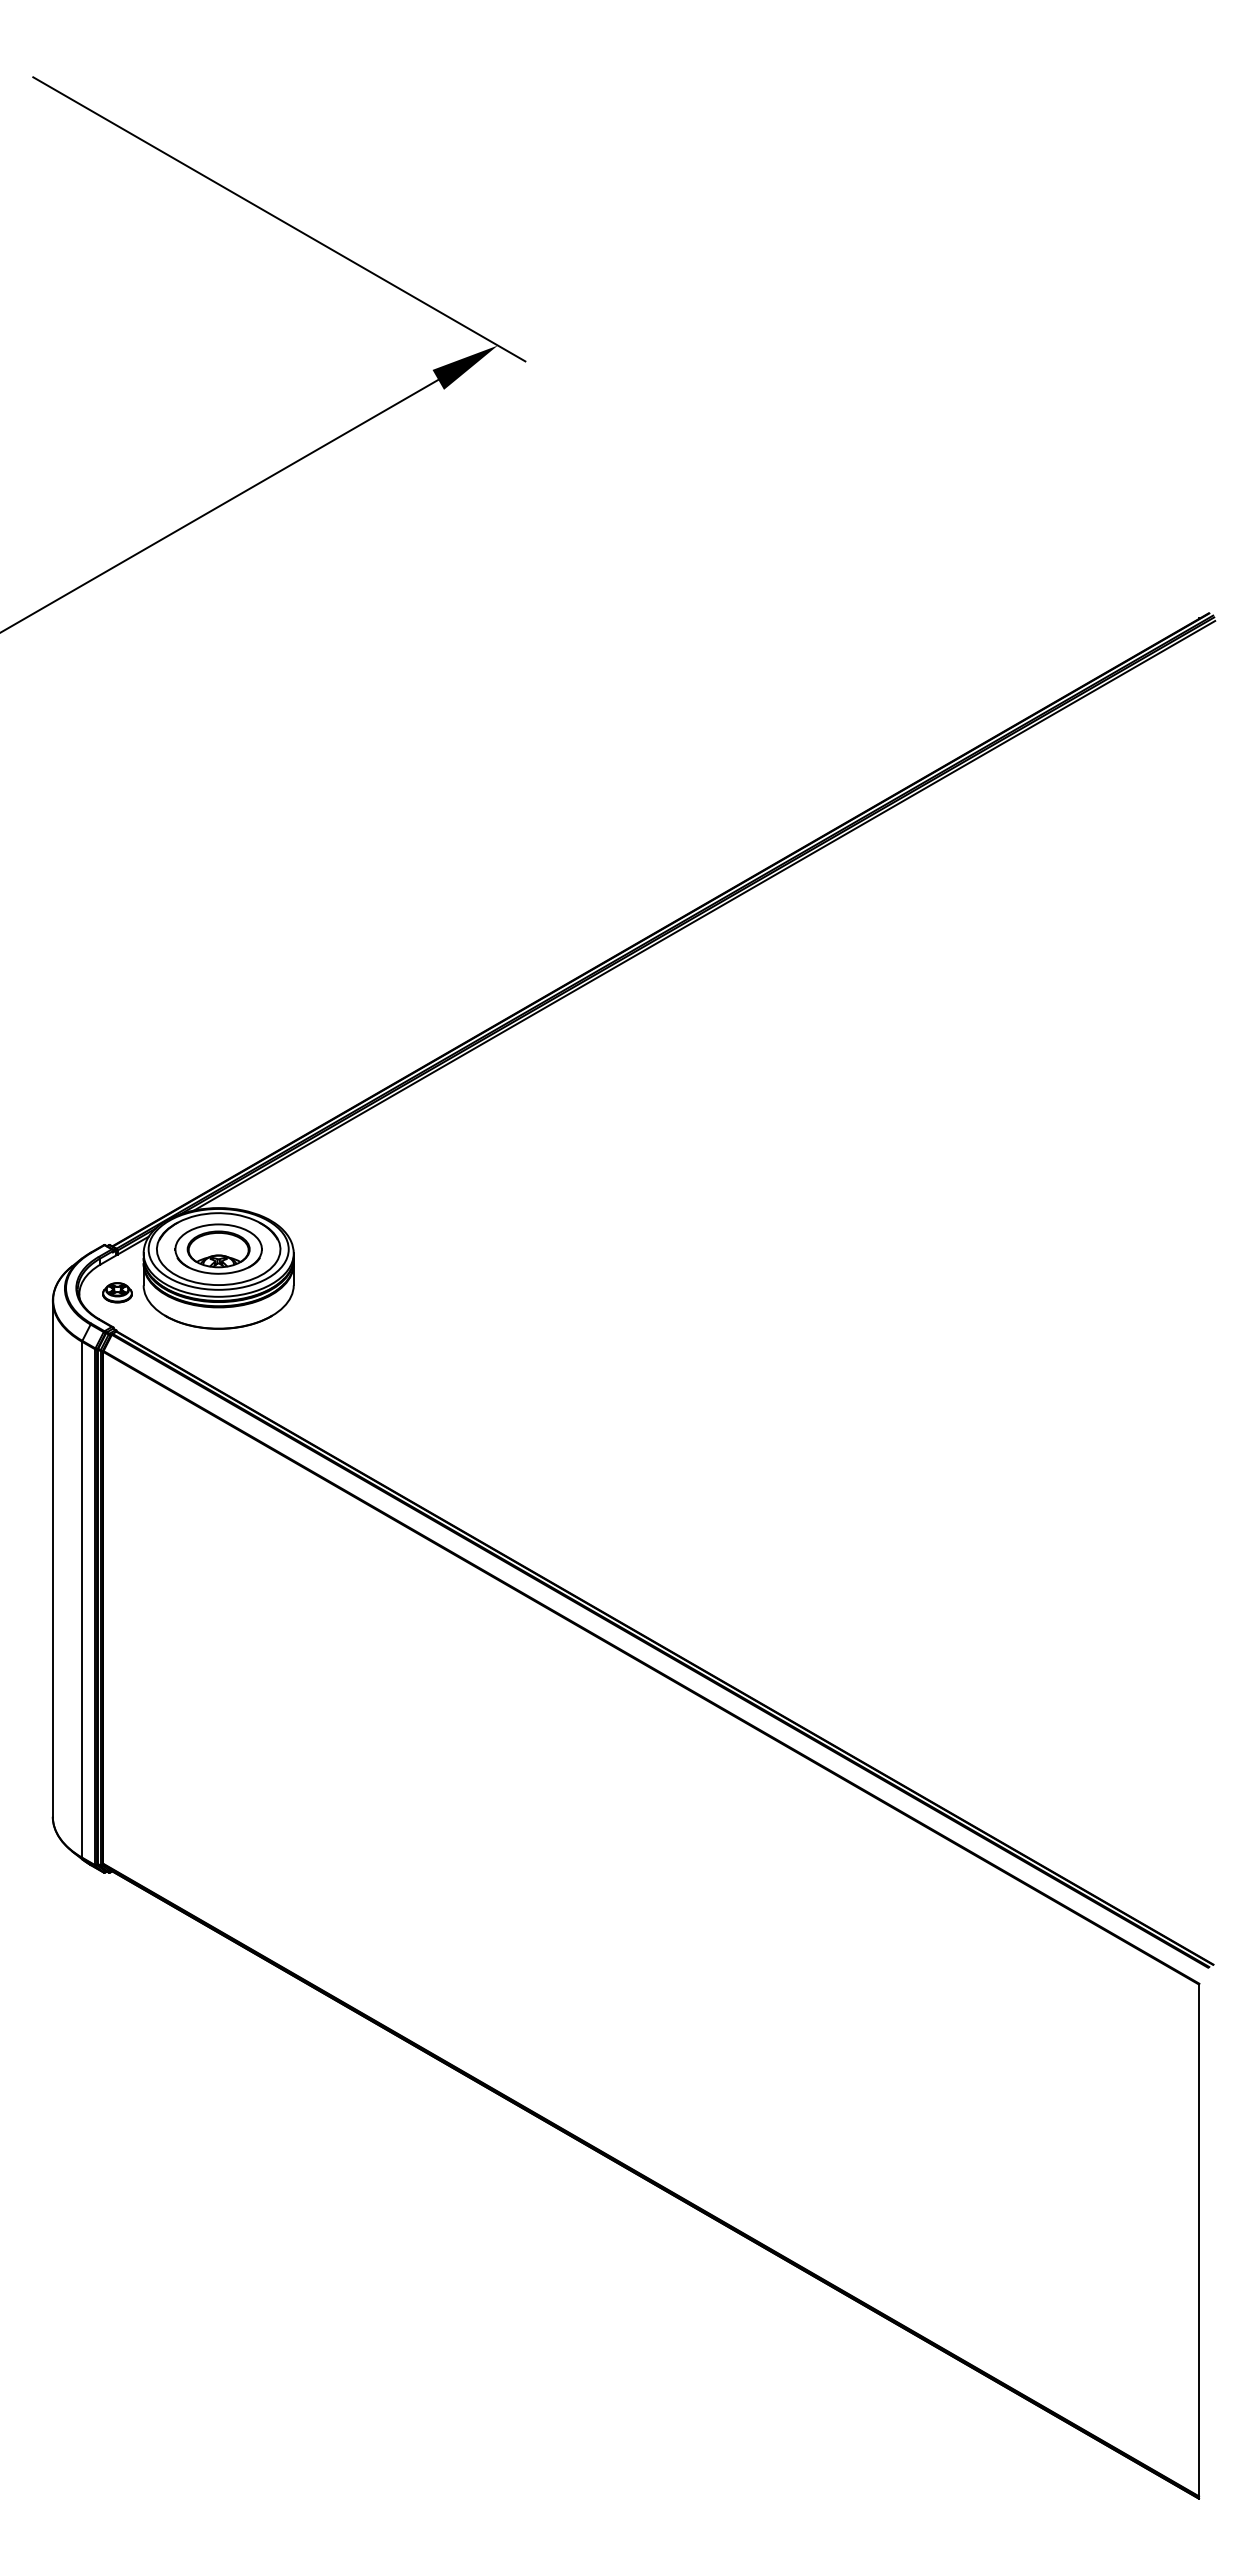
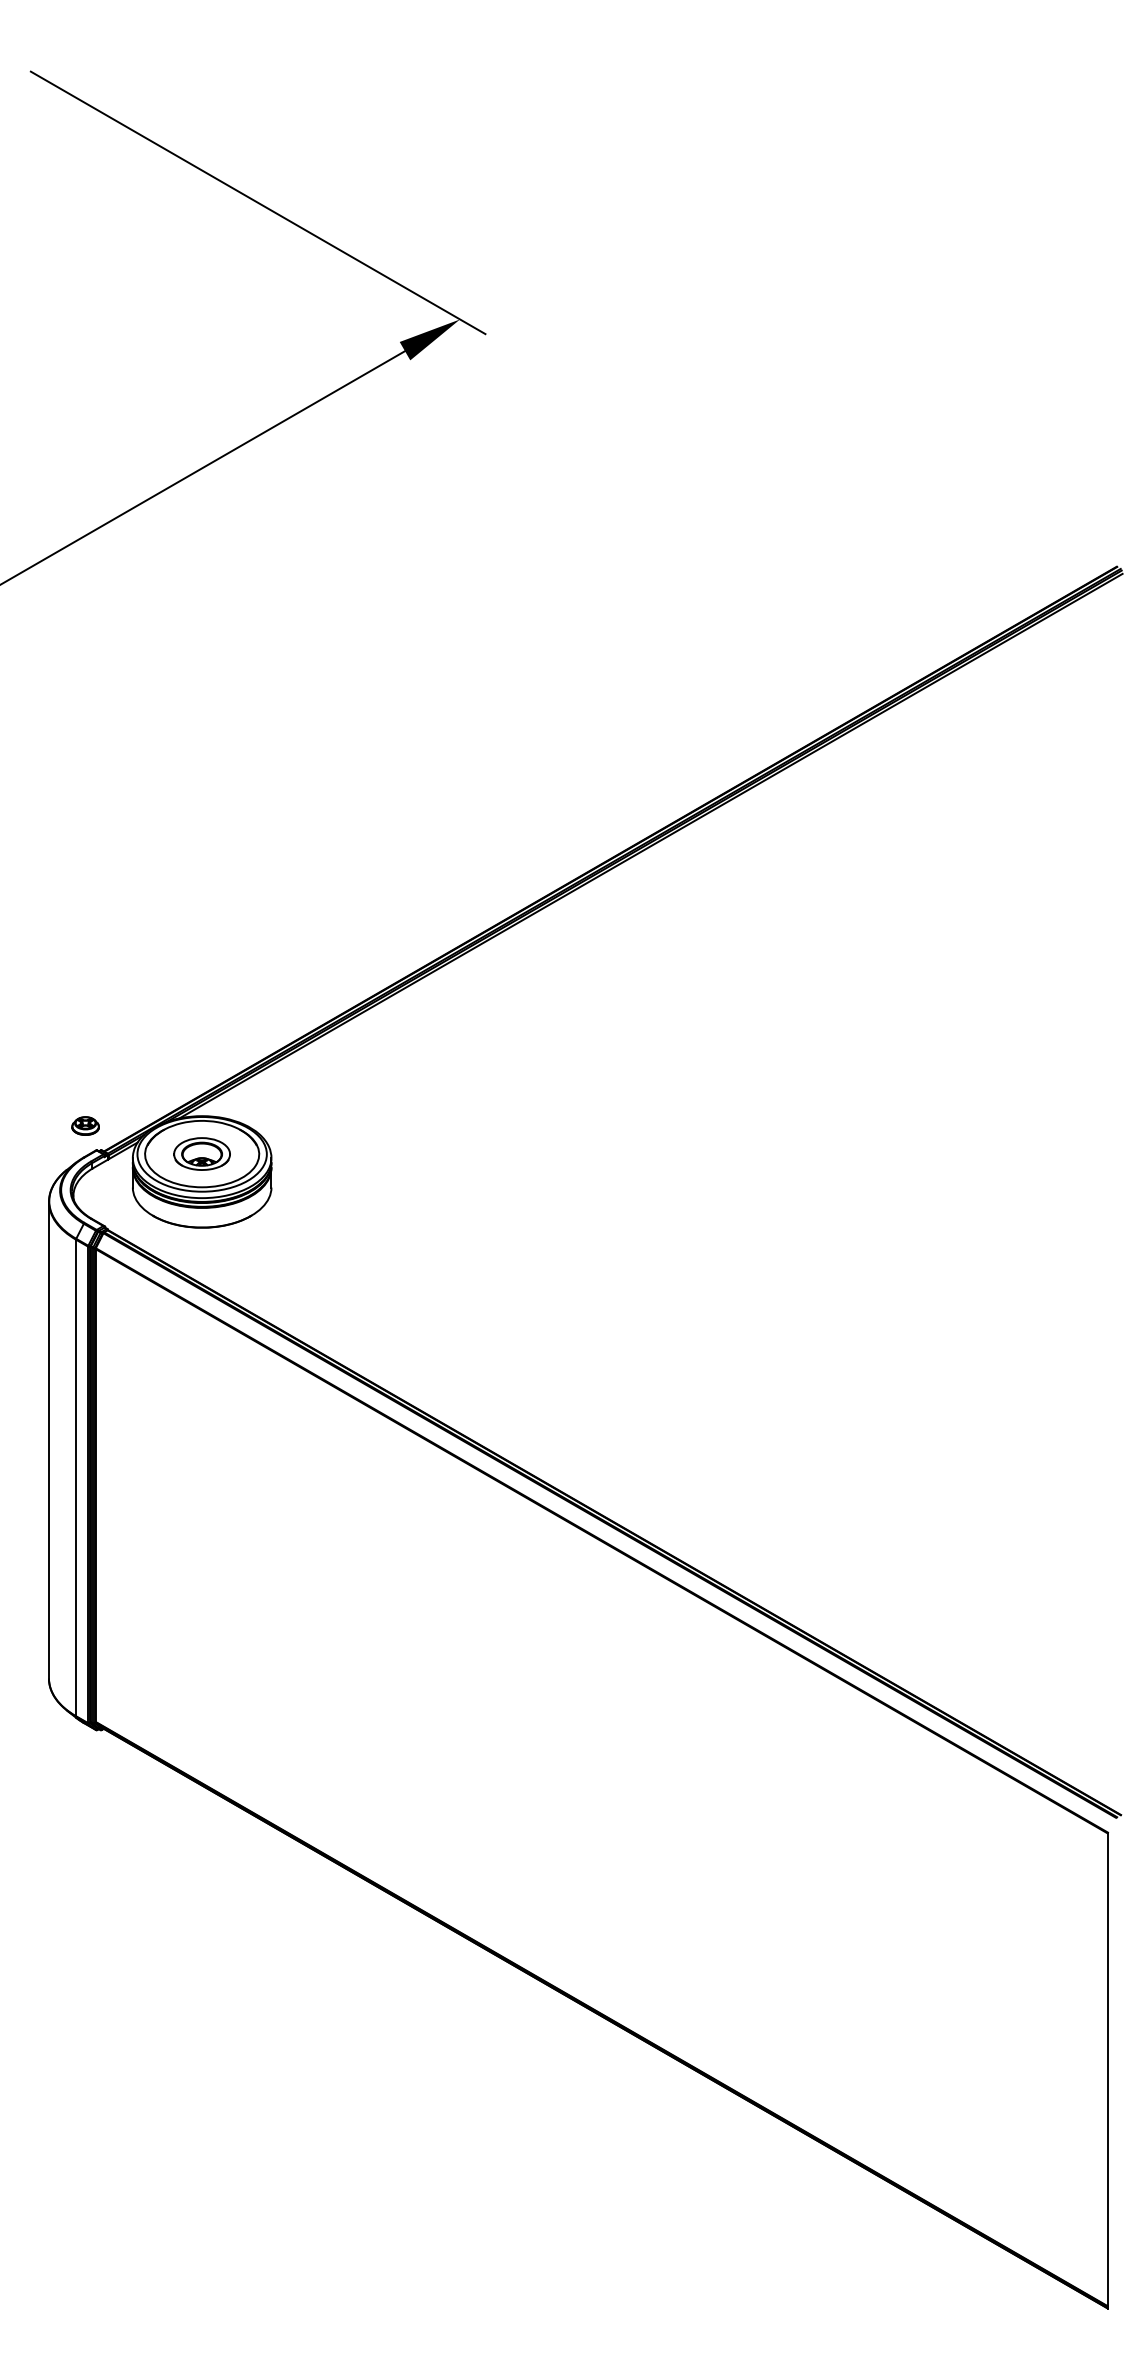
part: (218, 1248) -> (201, 1153), size x0.7
part: (117, 1292) -> (85, 1125), moved

